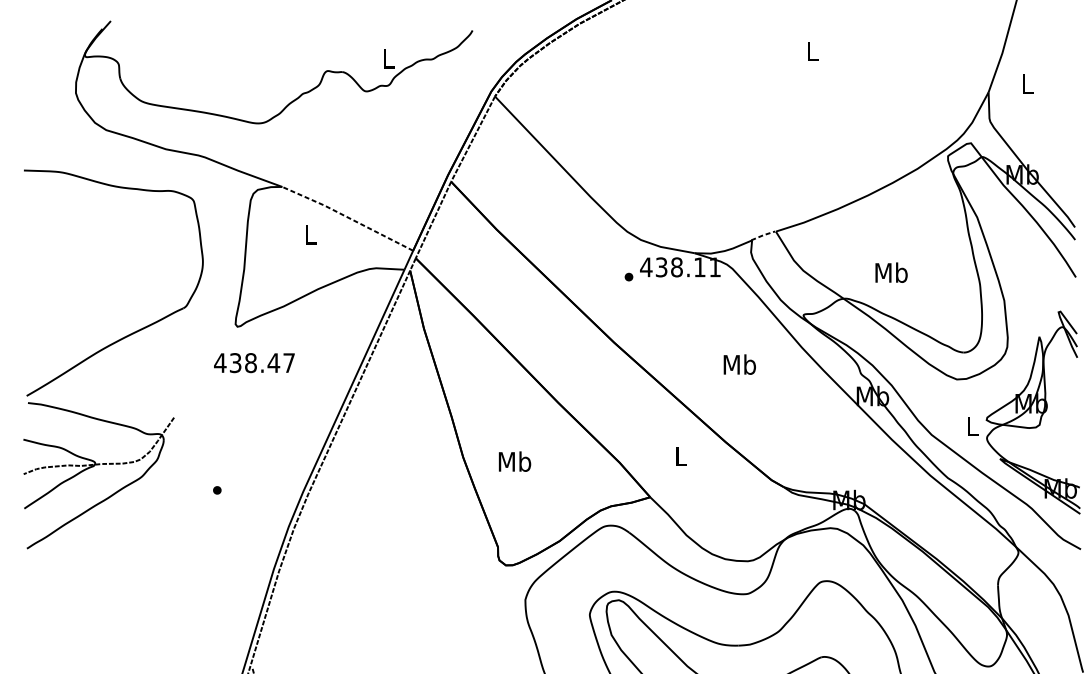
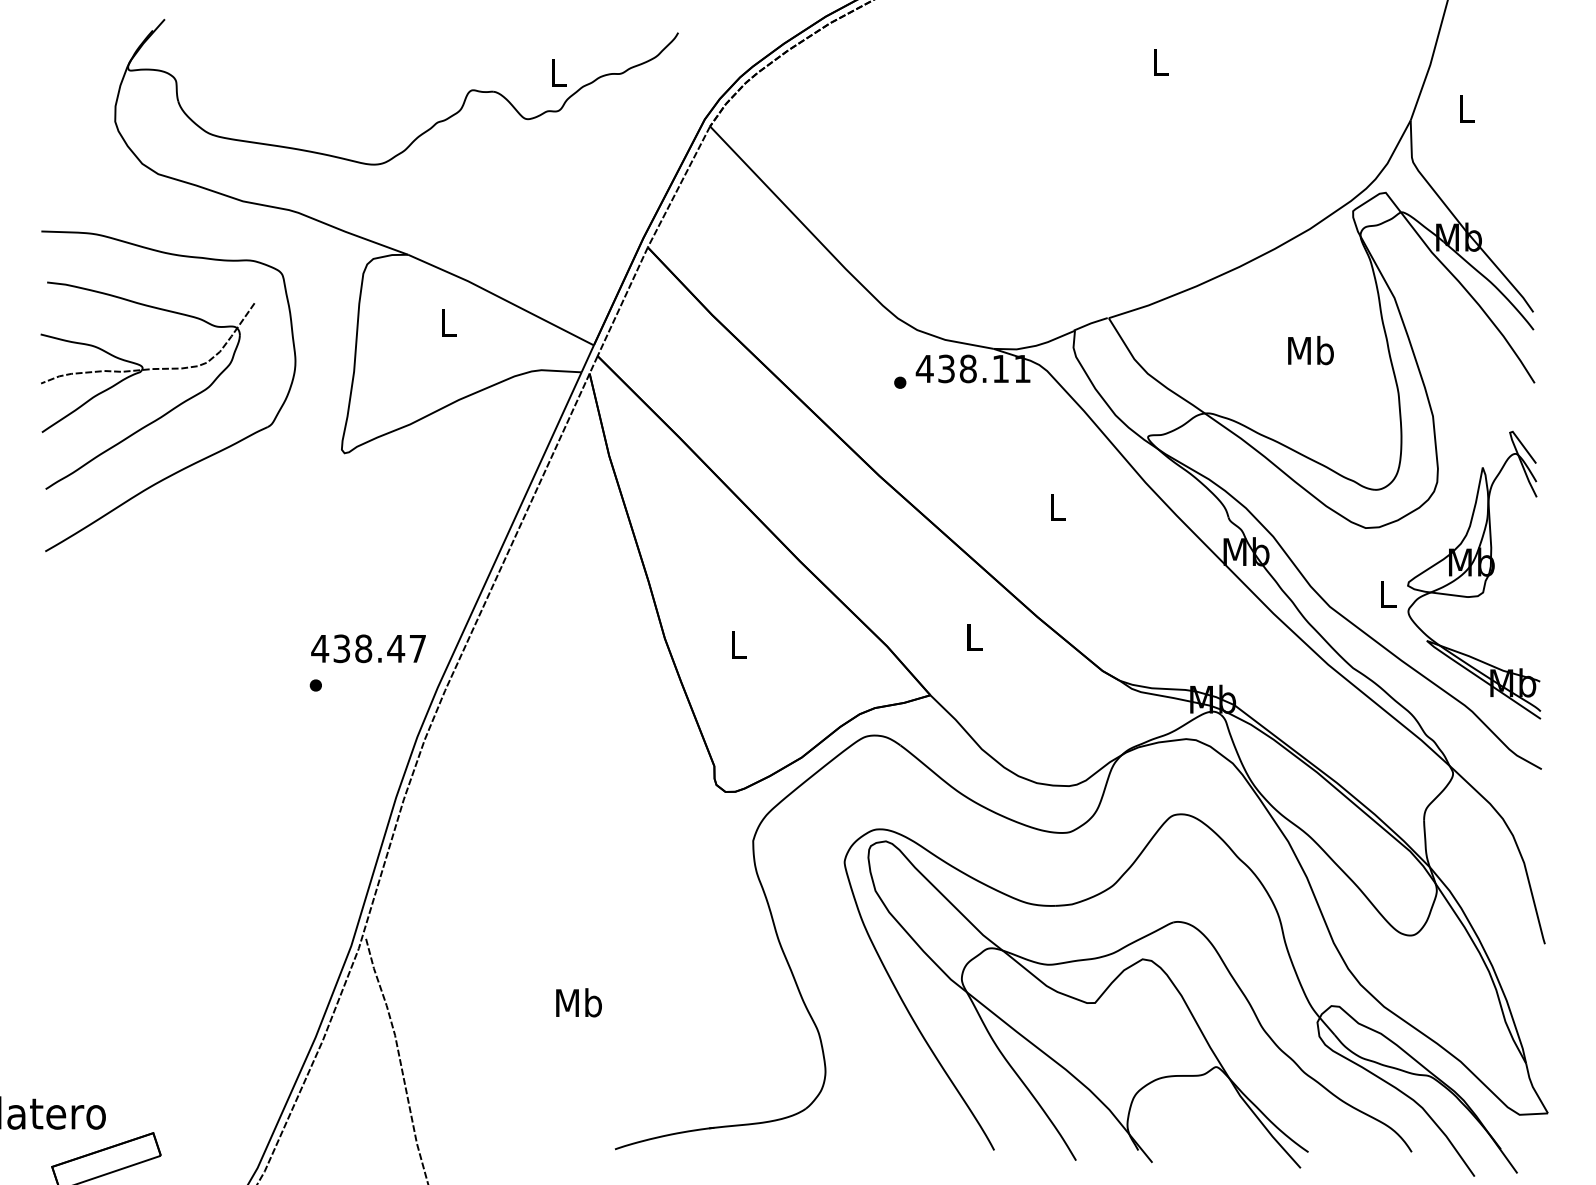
line: (347, 217) -> (500, 297), dashed -> solid
line: (763, 235) -> (1091, 323), dashed -> solid
text: (891, 272) -> (1310, 350), moved
text: (254, 362) -> (368, 648), moved
text: (739, 364) -> (1057, 506), Mb -> L
text: (515, 461) -> (738, 644), Mb -> L
part: (94, 466) -> (141, 372), moved

